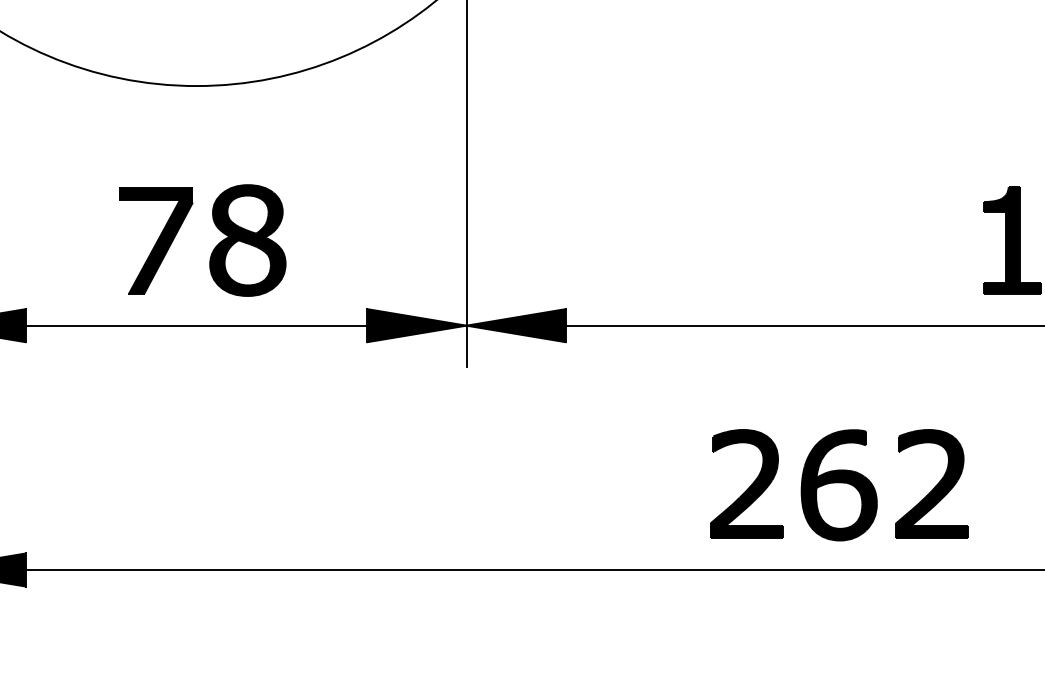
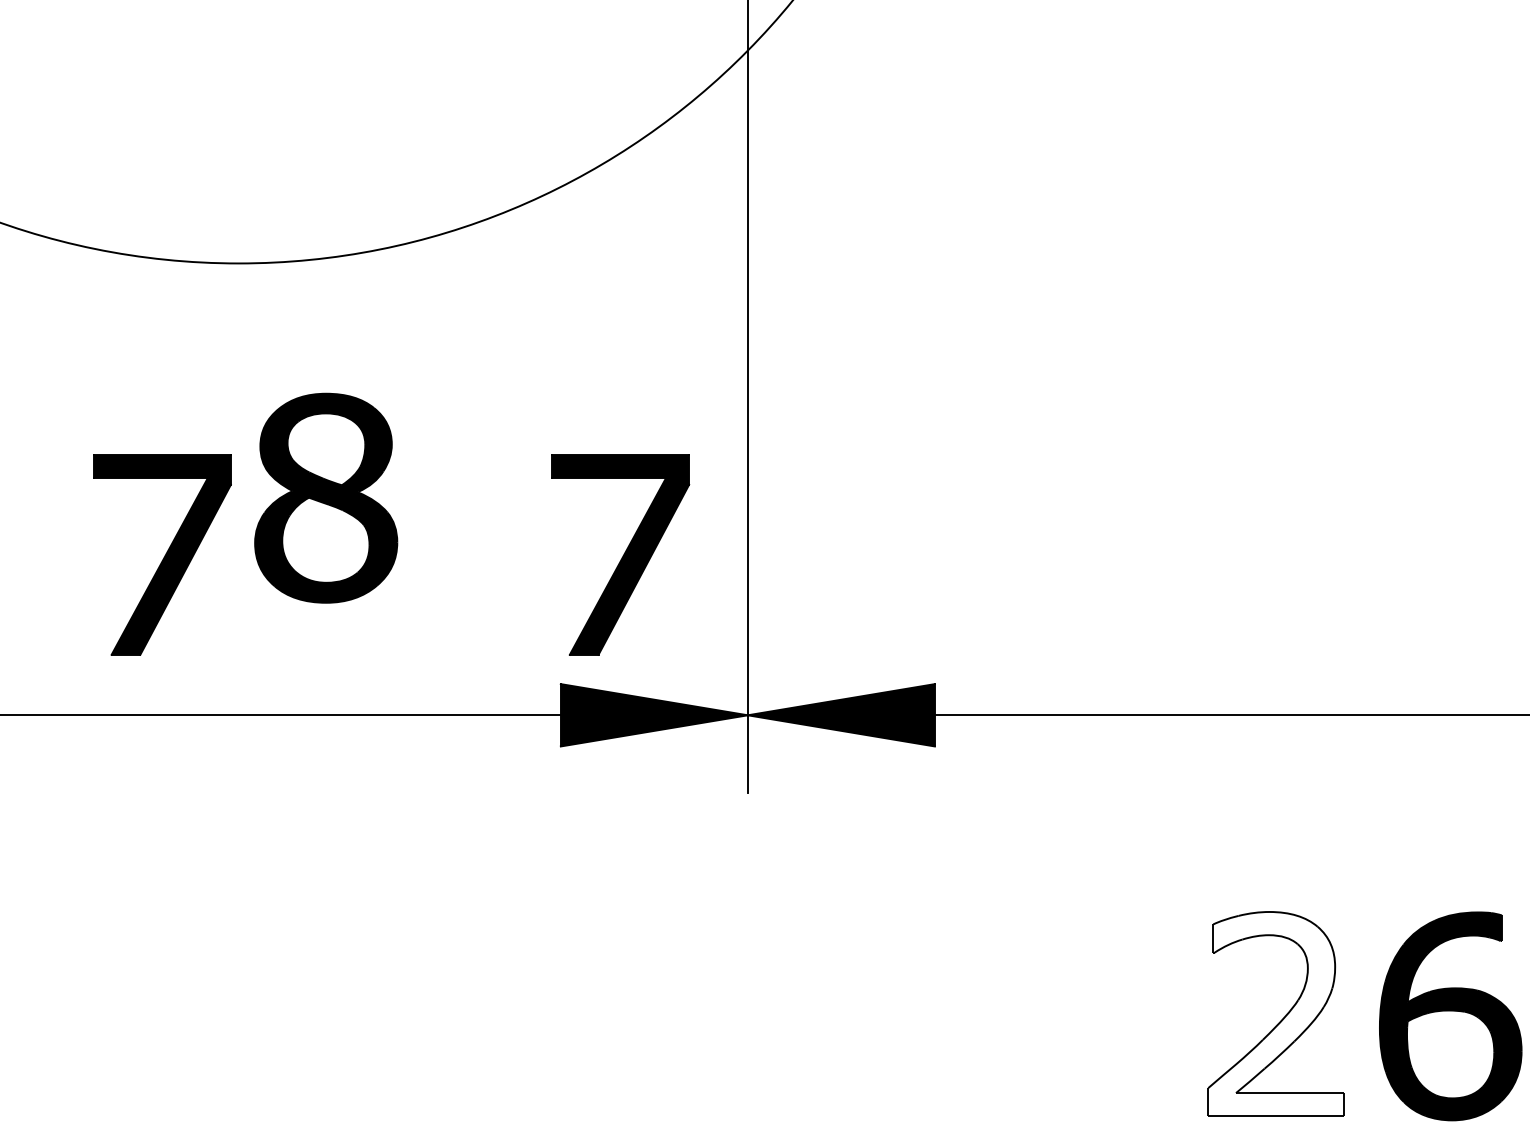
part: (247, 240) -> (325, 498), moved
part: (399, 240) -> (621, 554), added
fill: (746, 483) -> (1275, 1012), removed

